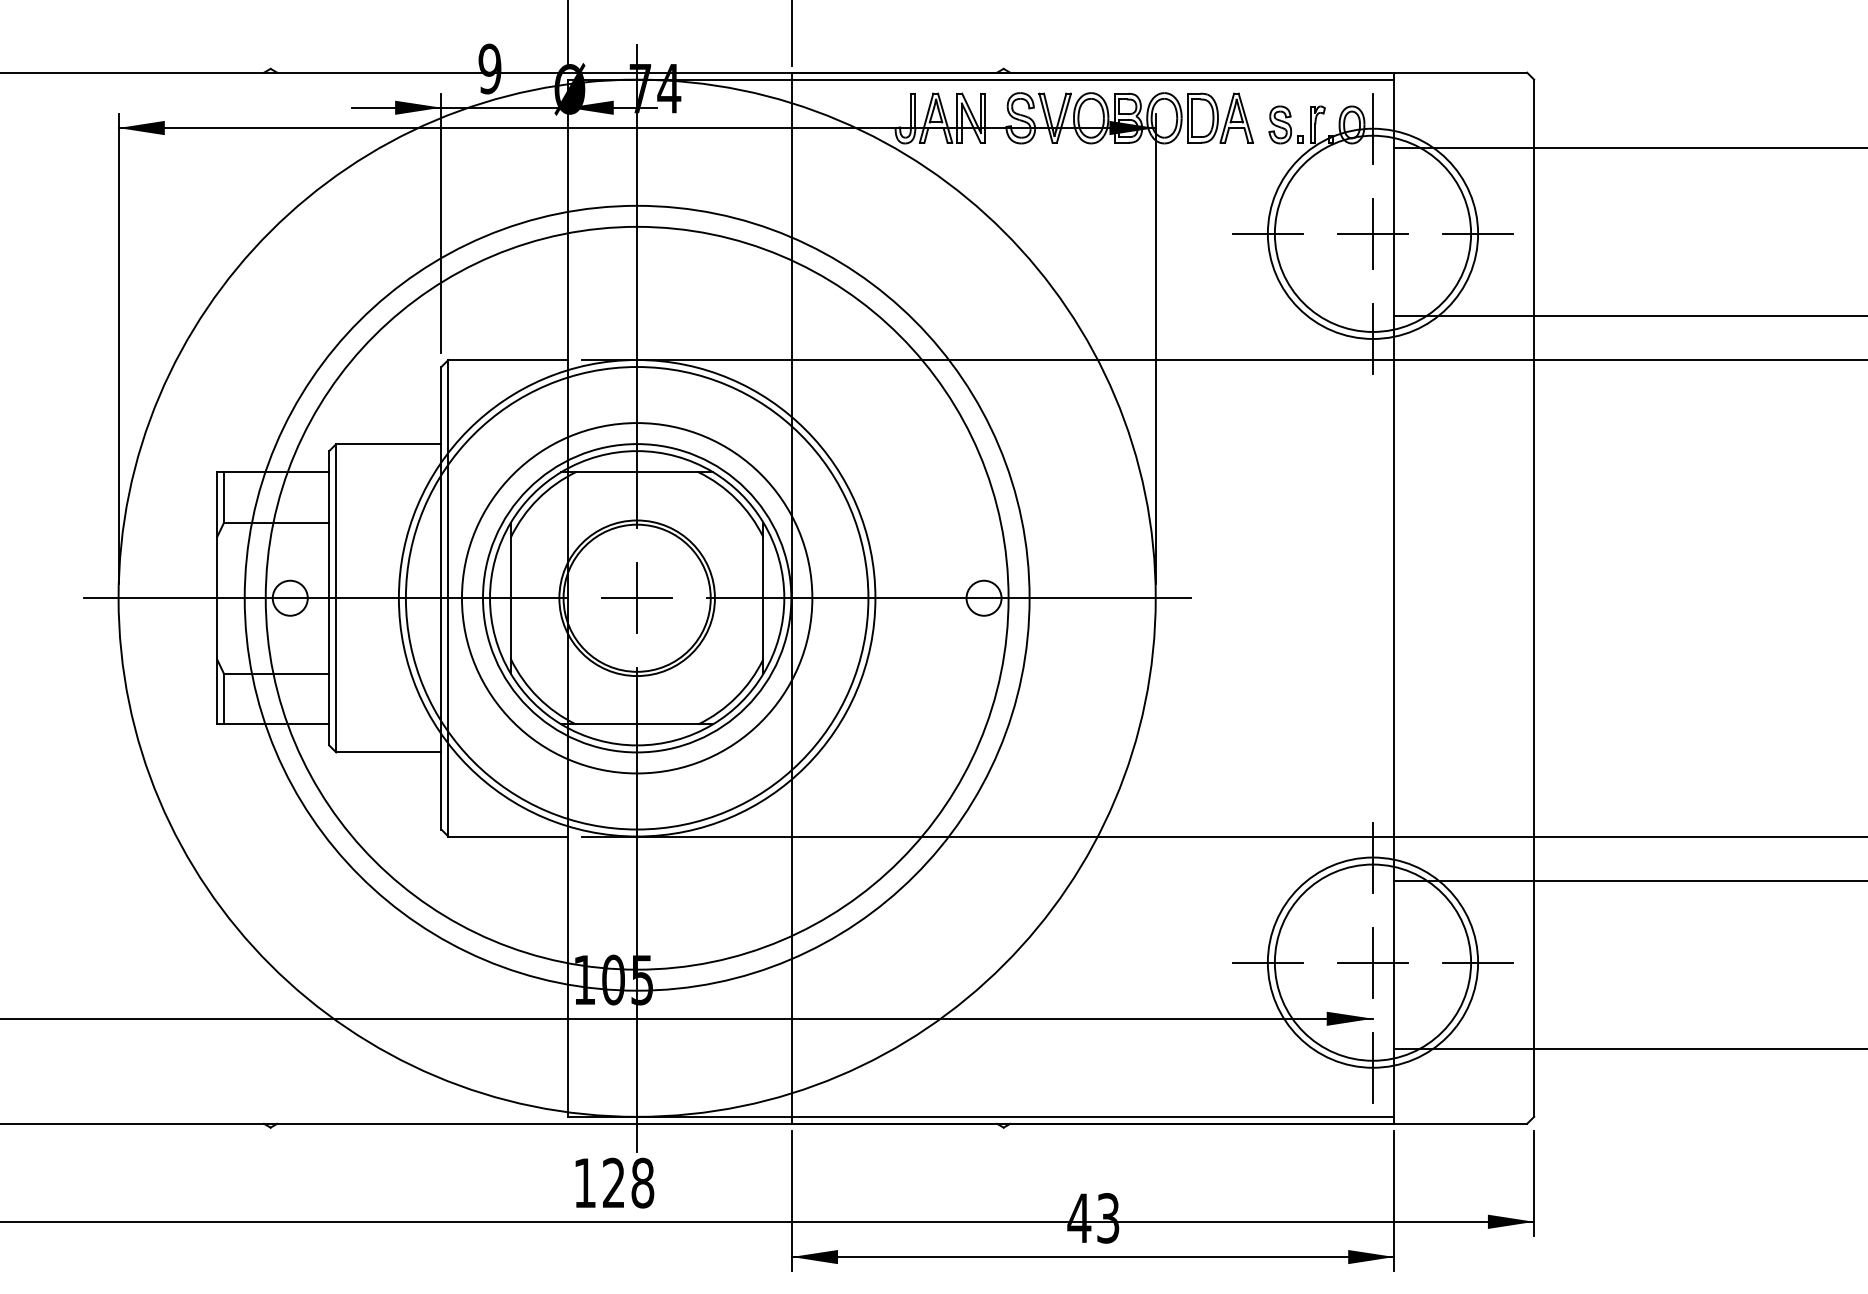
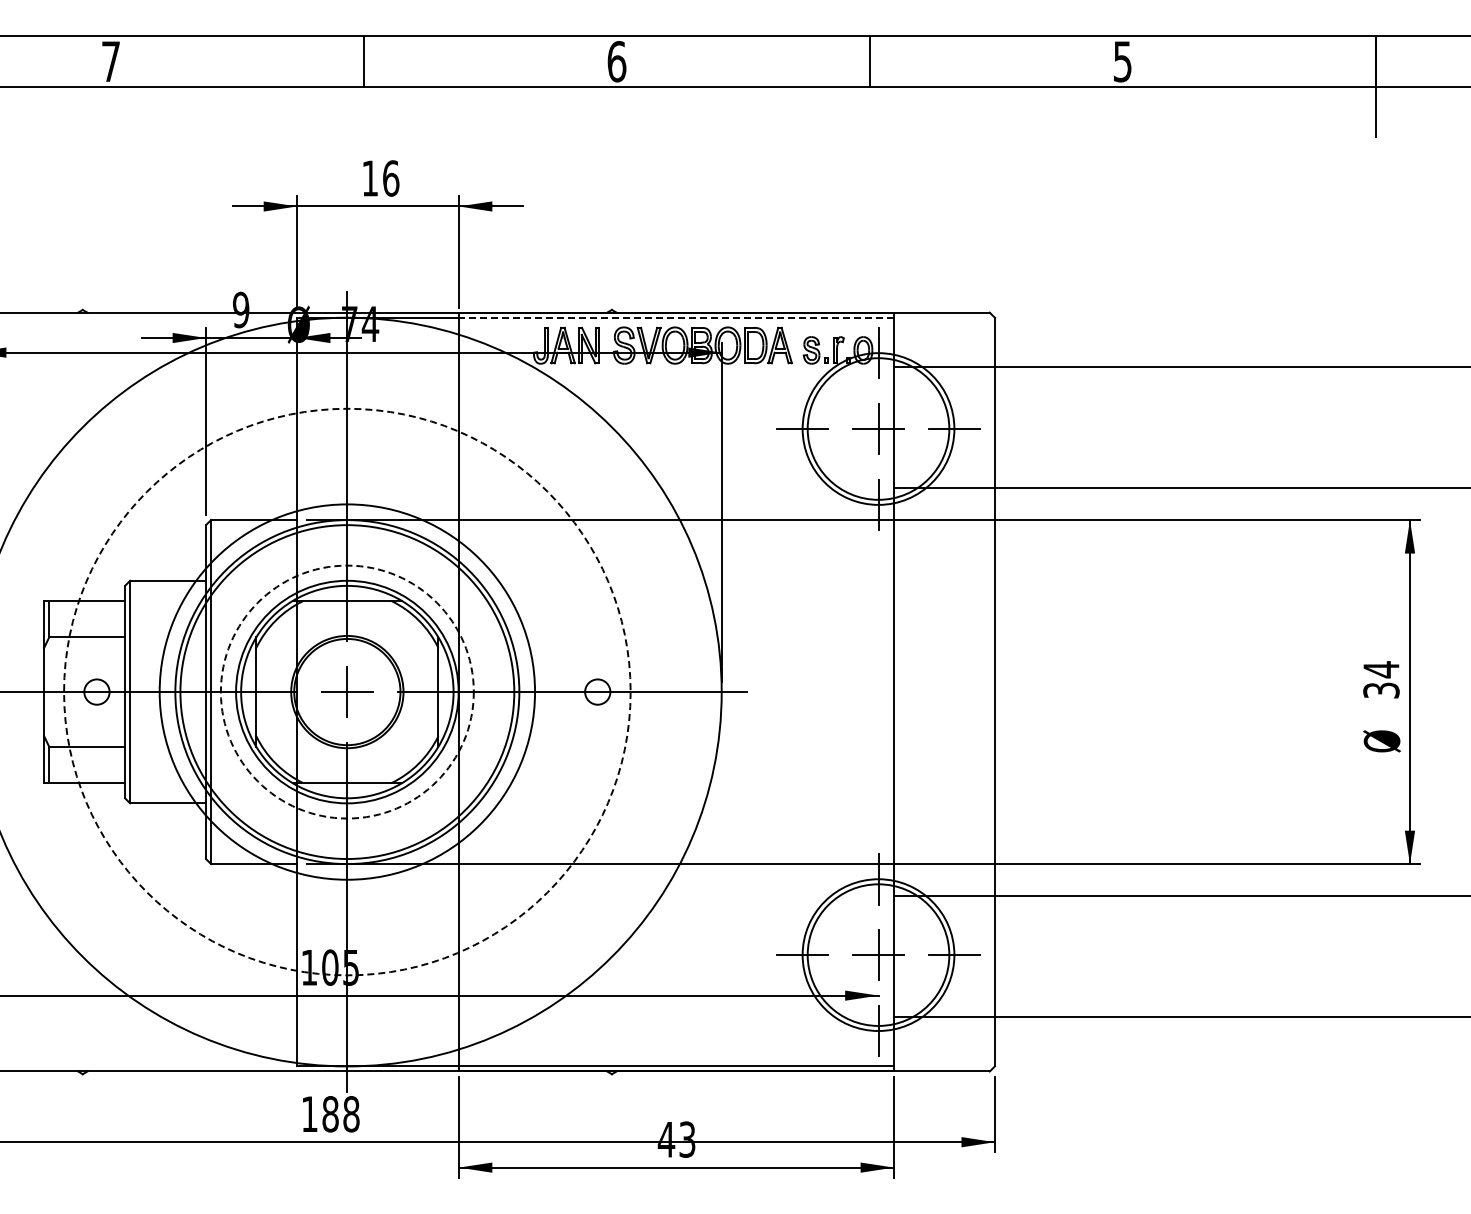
line: (1093, 79) -> (676, 317), solid -> dashed
circle: (635, 597) -> (346, 691), solid -> dashed
circle: (637, 597) -> (347, 691), size x0.7
circle: (637, 597) -> (347, 691), solid -> dashed
text: (613, 1183) -> (330, 1114), 128 -> 188

